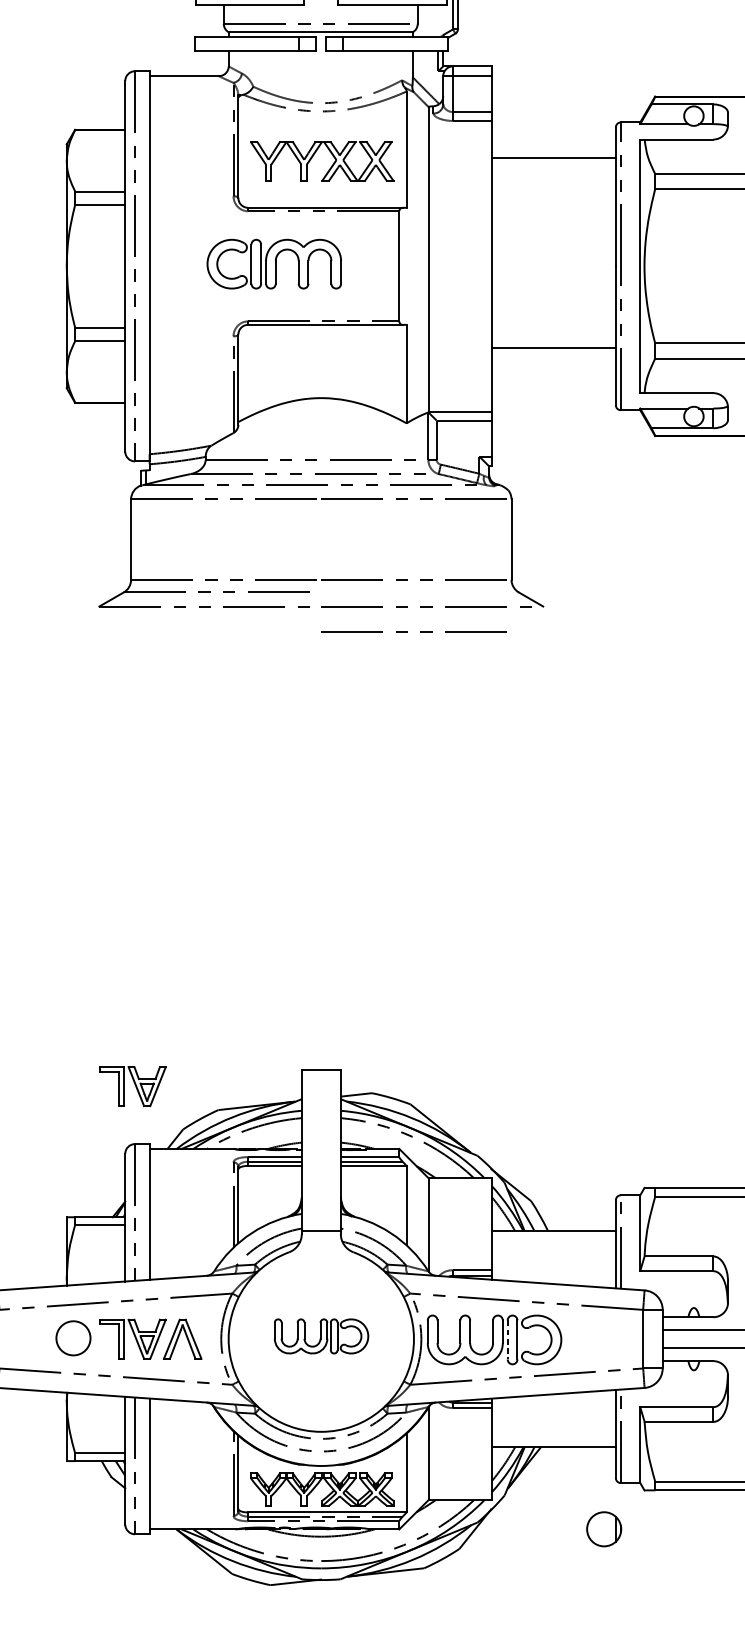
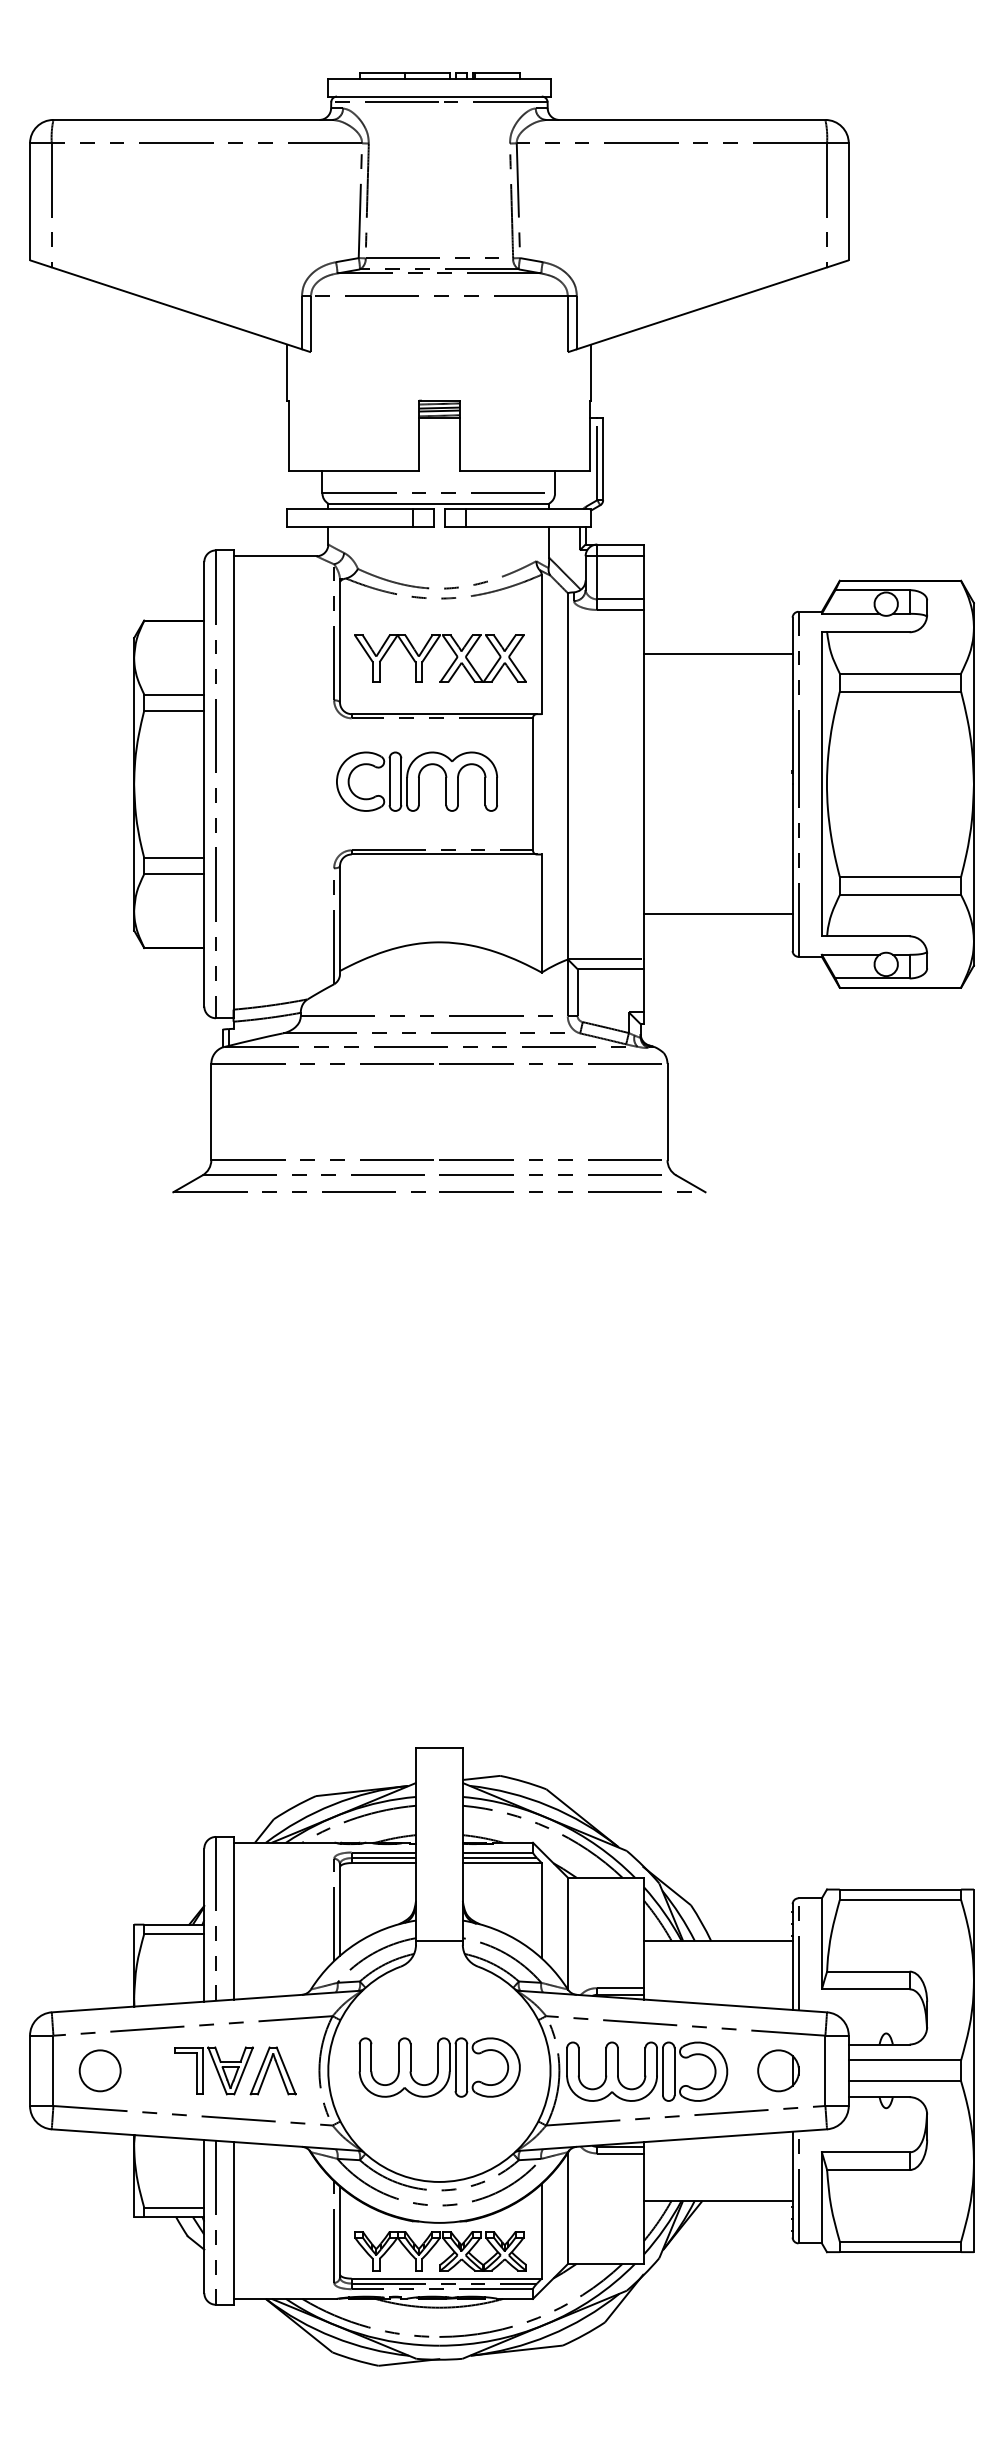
part: (273, 263) -> (416, 781), moved
line: (554, 348) -> (718, 914), moved
line: (407, 631) -> (542, 1174), moved
part: (132, 1086) -> (213, 1767), removed
part: (321, 1336) -> (439, 2067), size x1.43
circle: (72, 1338) -> (99, 2070), moved
line: (507, 1340) -> (662, 2072), dashed -> solid
part: (604, 1529) -> (778, 2070), moved

